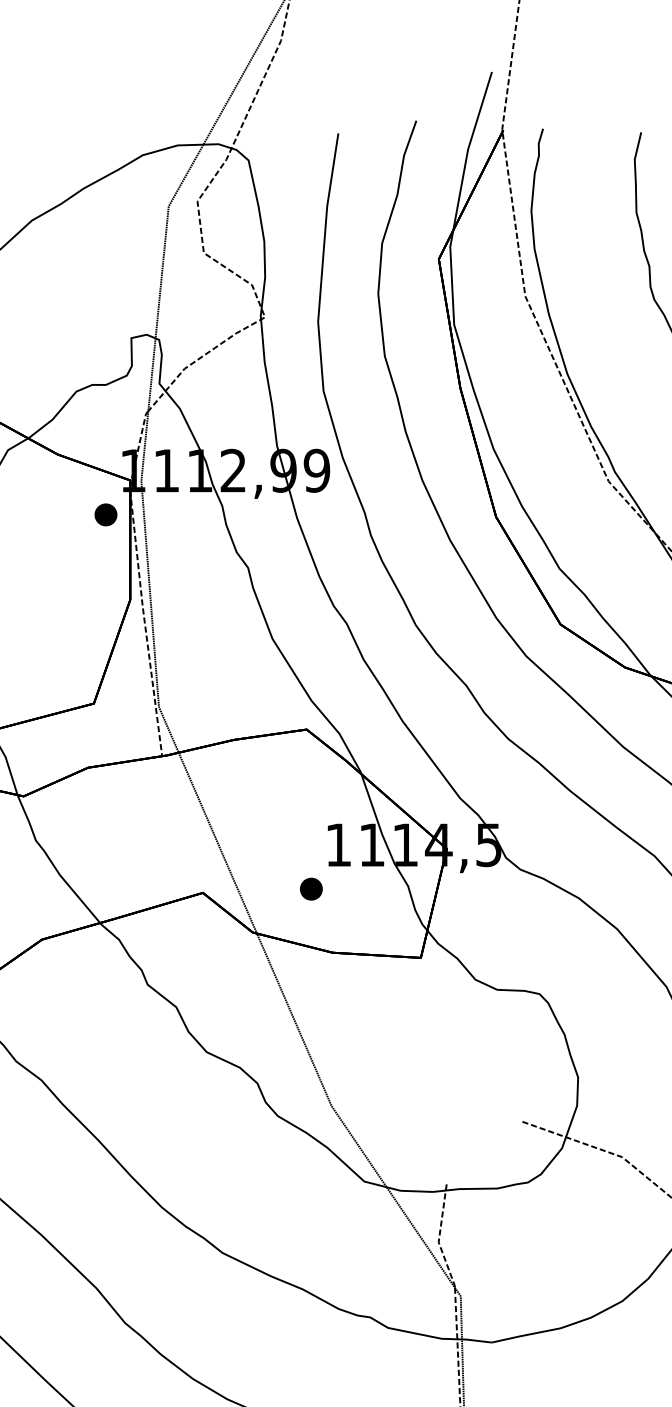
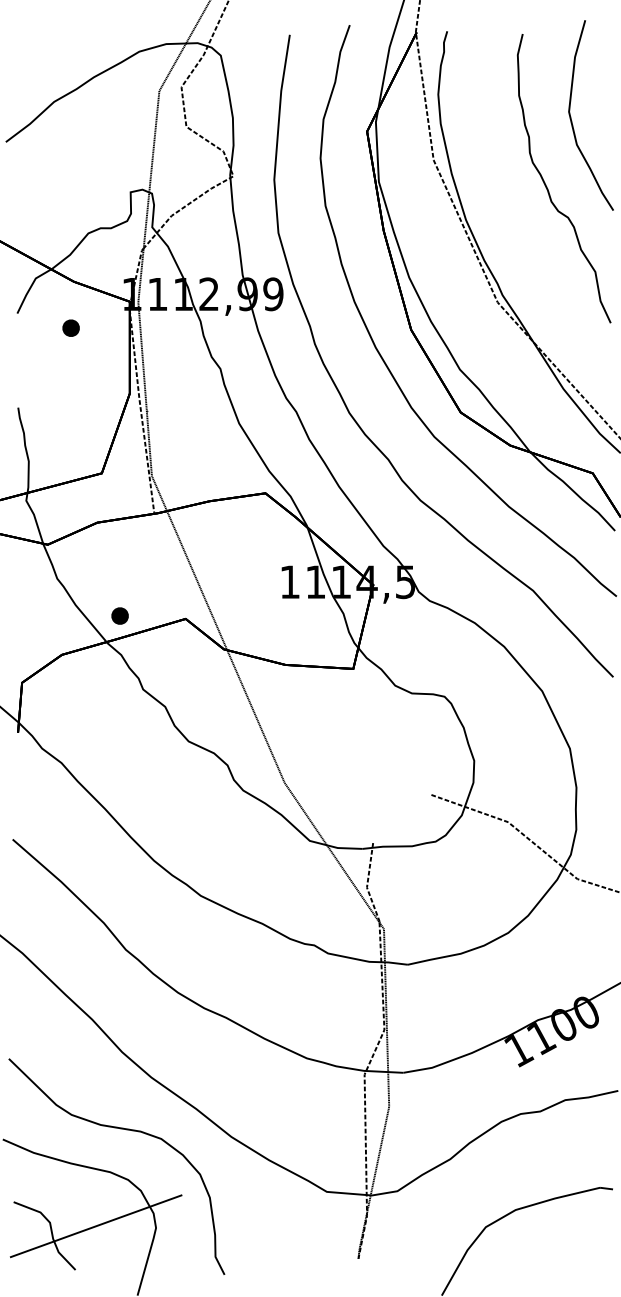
part: (105, 513) -> (70, 327), moved
part: (310, 888) -> (119, 615), moved

